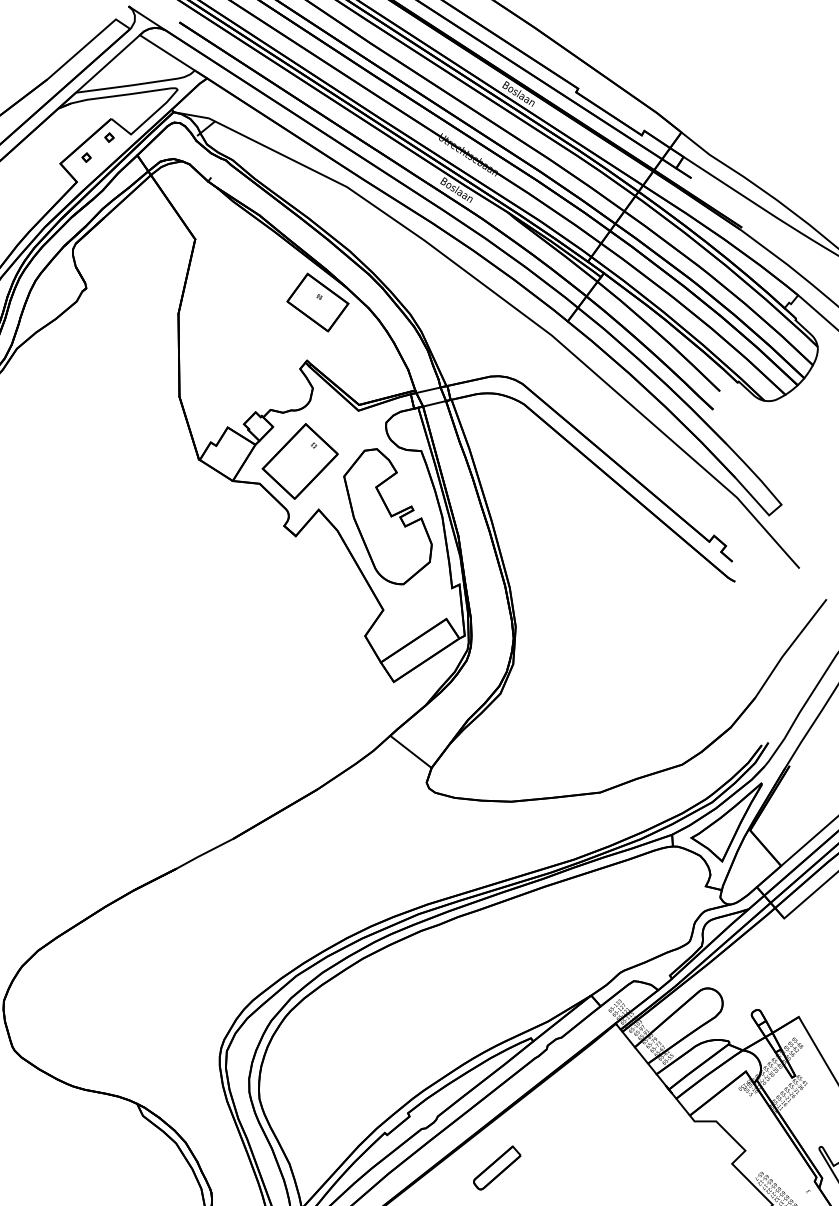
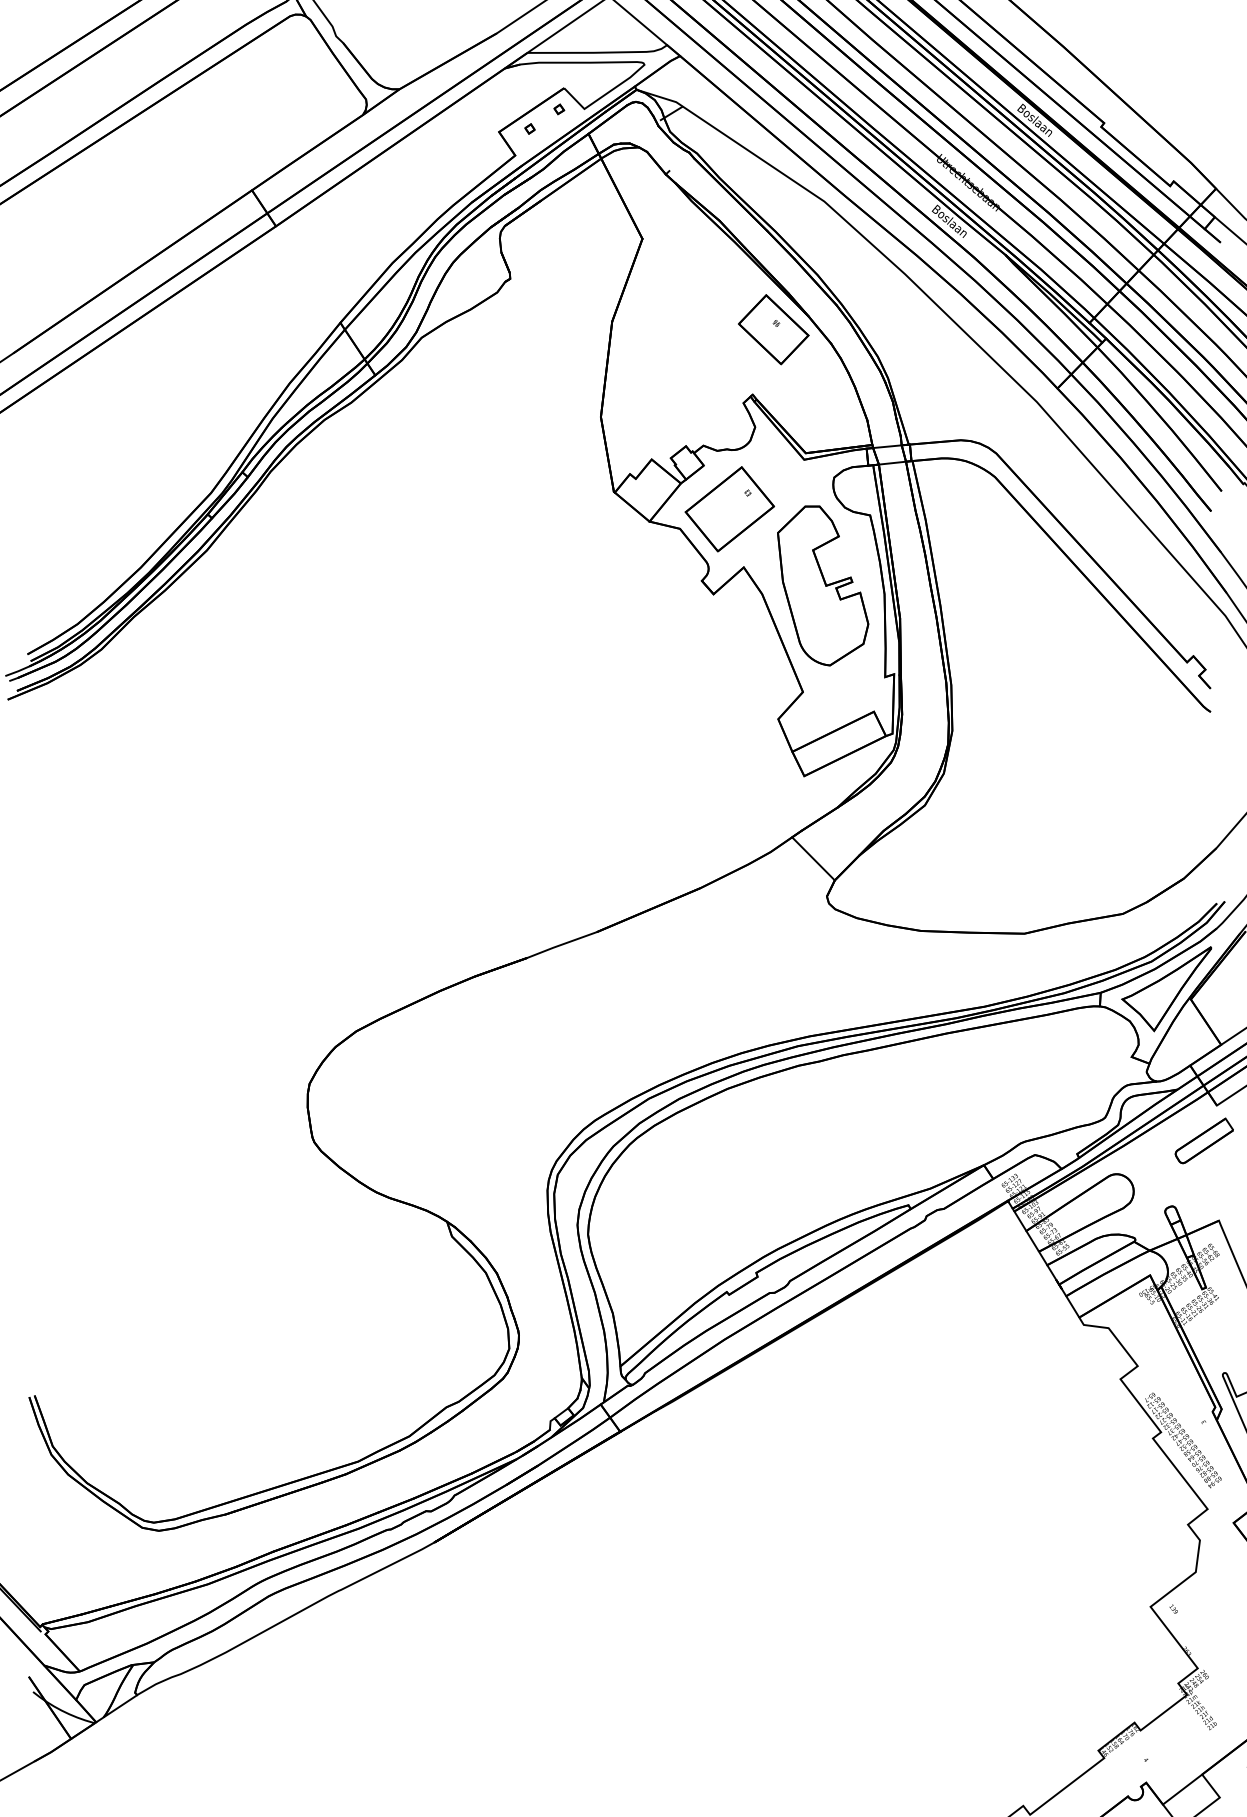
part: (496, 1167) -> (1203, 1140), moved

